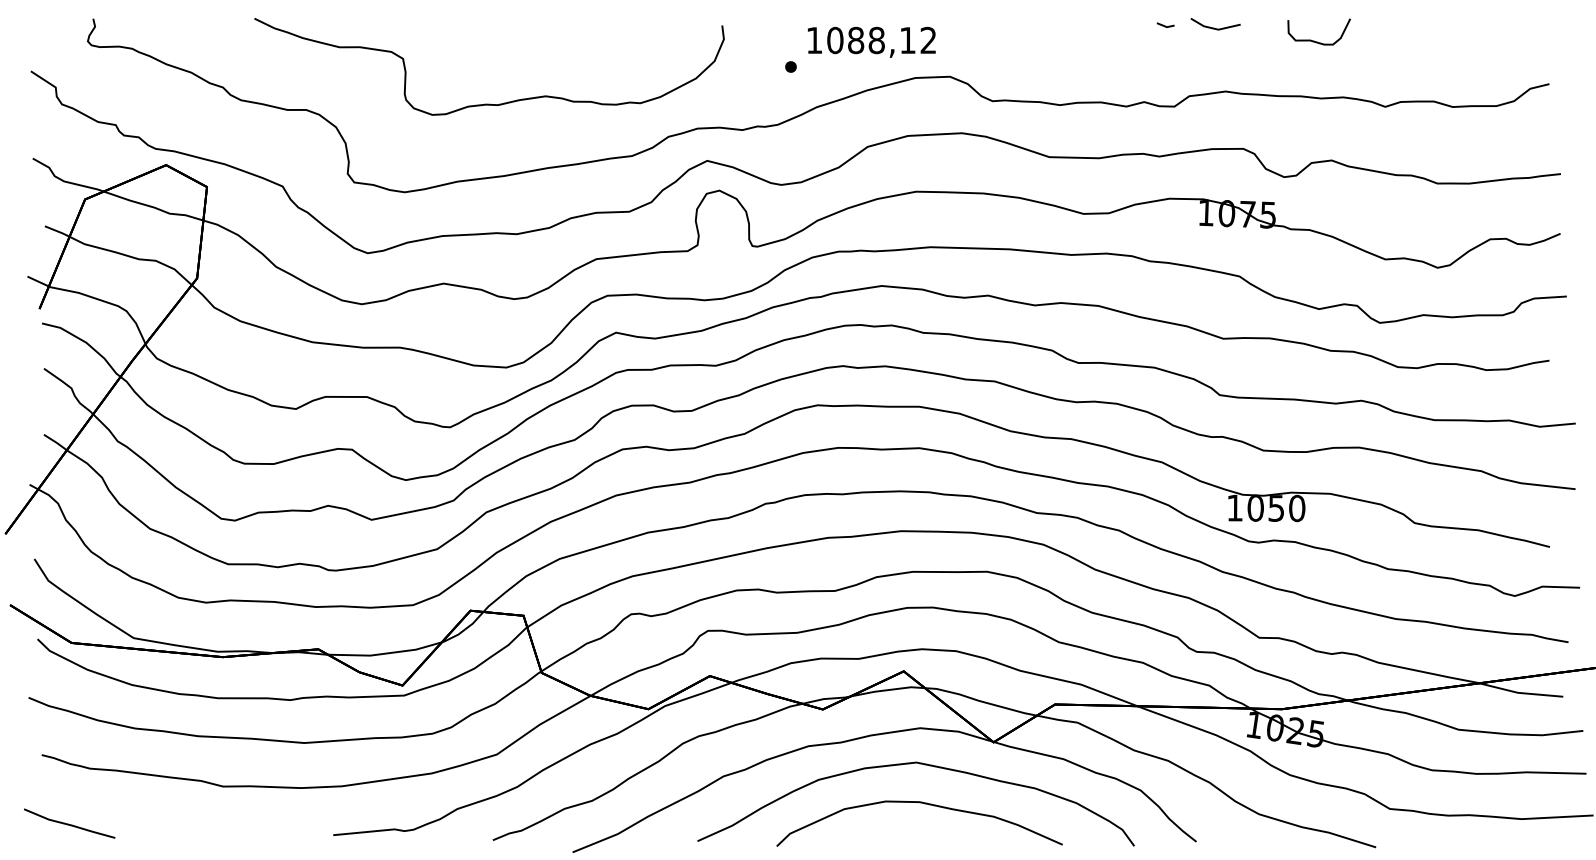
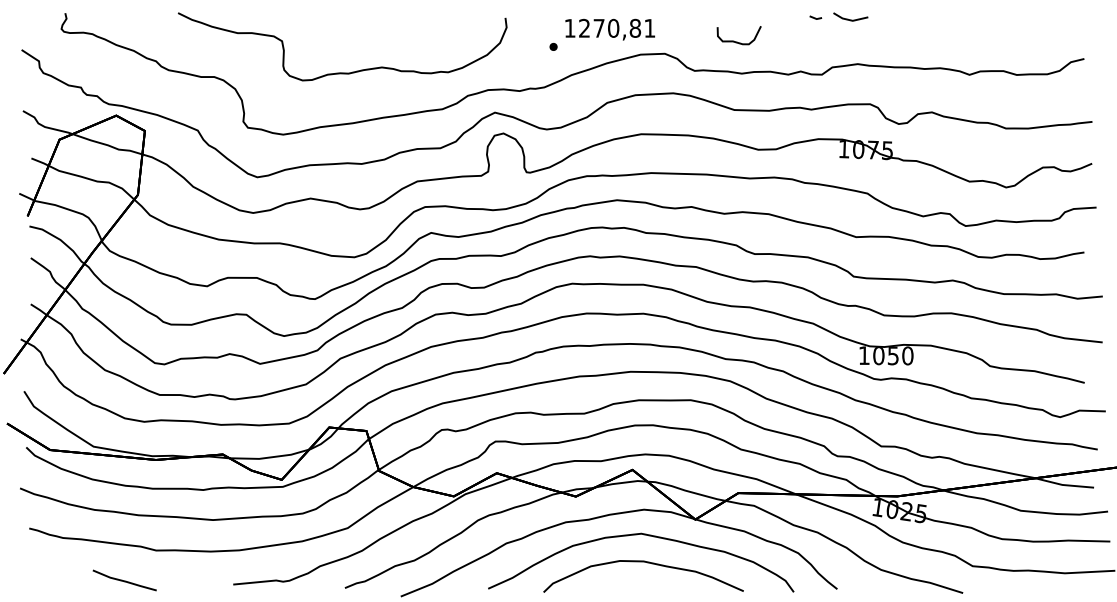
text: (882, 39) -> (617, 27), 1088,12 -> 1270,81
curve: (1316, 40) -> (737, 41), moved
line: (69, 823) -> (124, 580), moved

